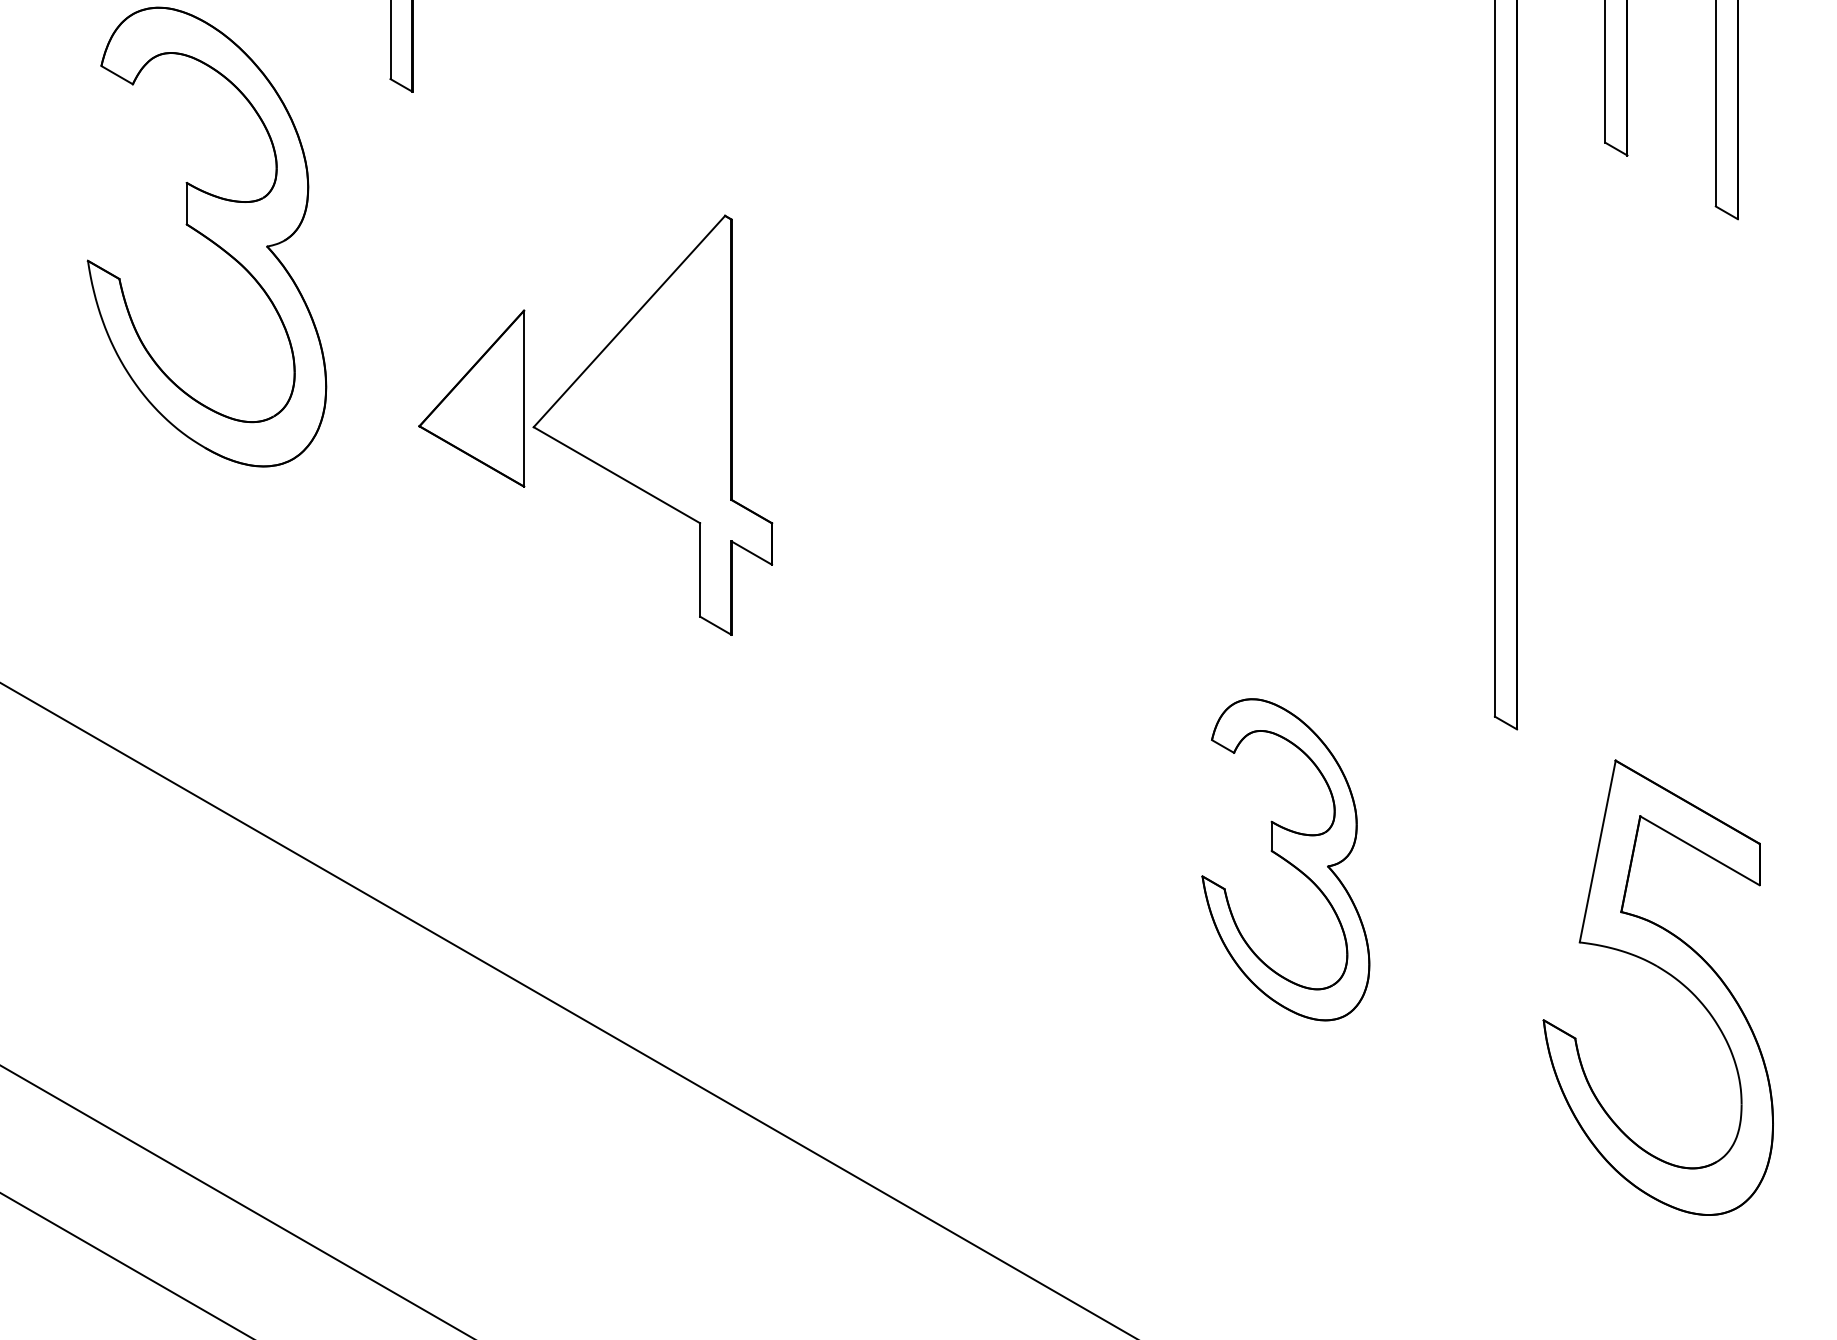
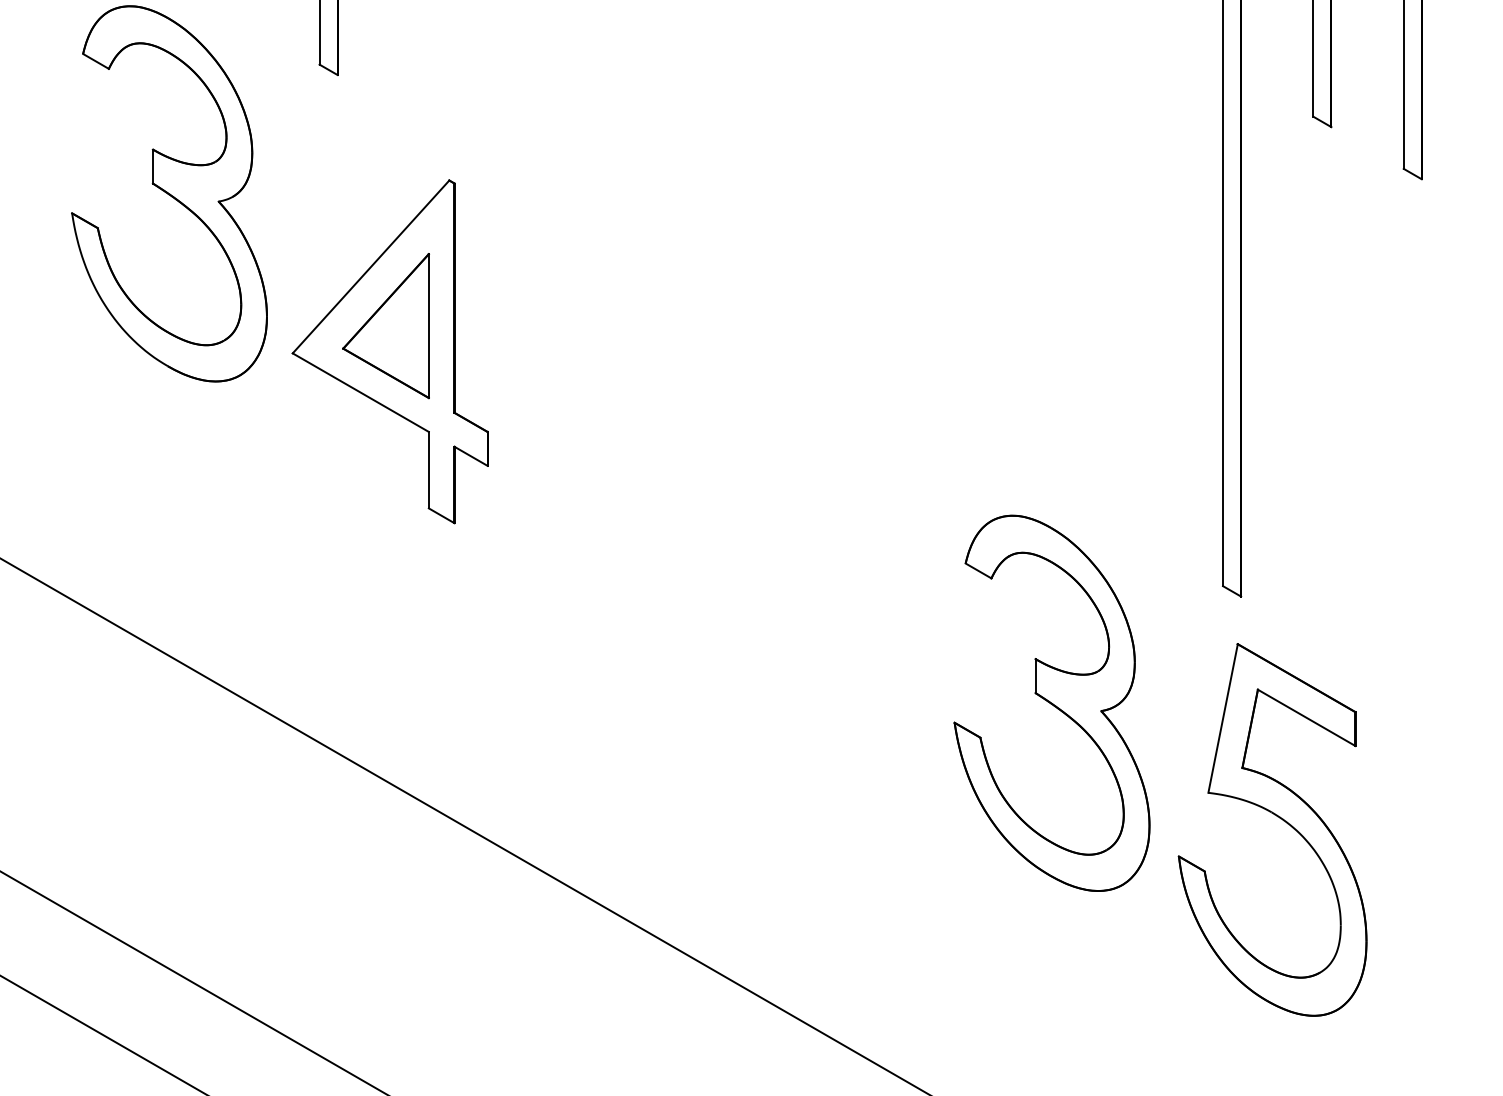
part: (651, 424) -> (389, 351), moved
part: (1285, 858) -> (1051, 702), size x1.43
part: (1664, 972) -> (1277, 817), moved

